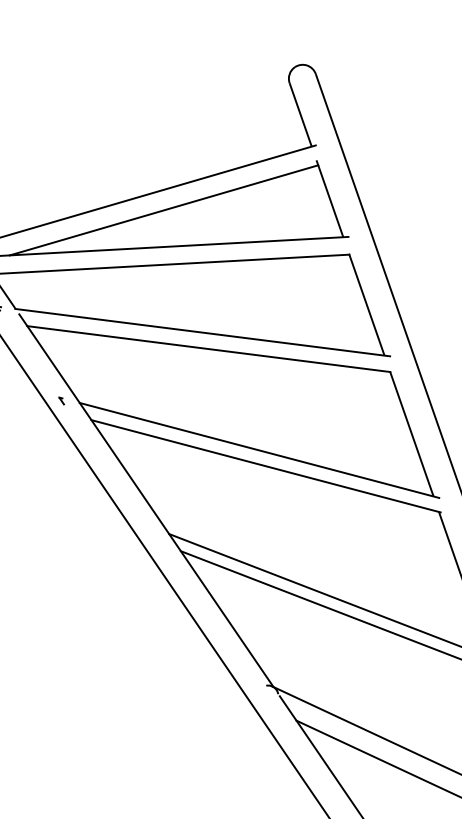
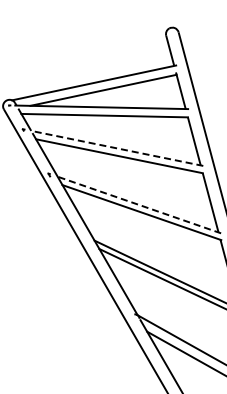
line: (203, 332) -> (117, 148), solid -> dashed
line: (257, 449) -> (138, 204), solid -> dashed

